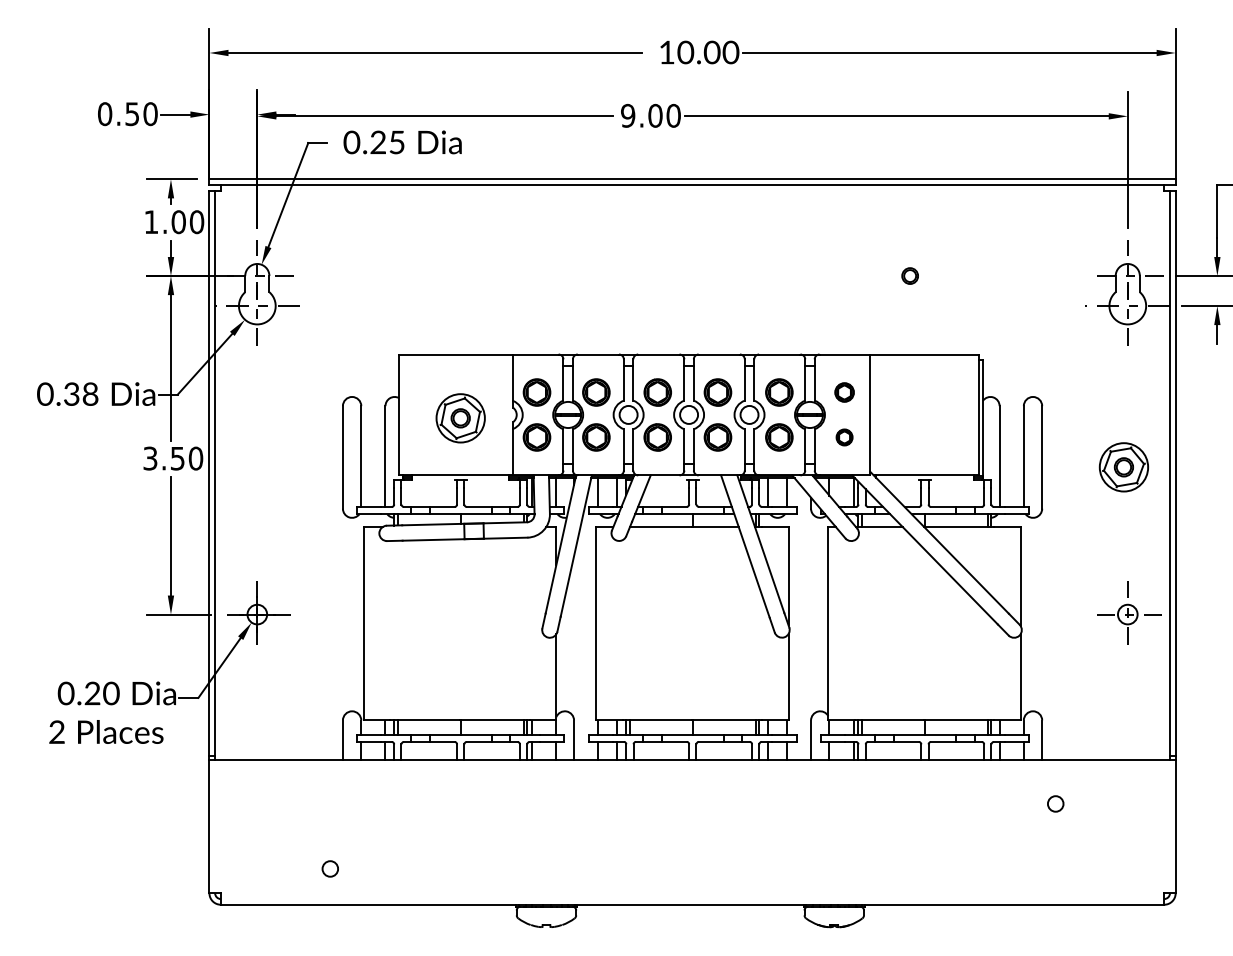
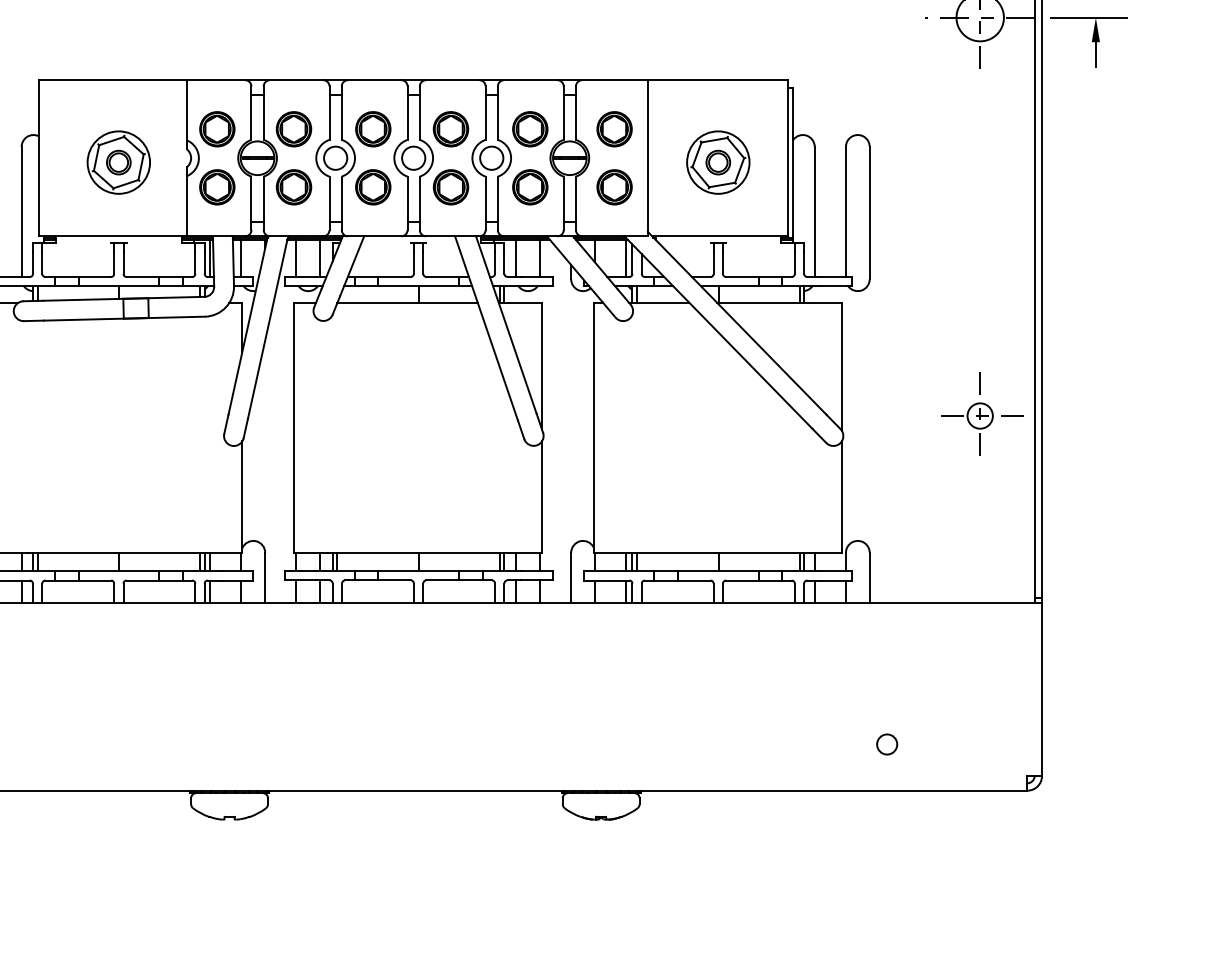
part: (844, 392) -> (614, 129), size x1.43
part: (844, 437) -> (614, 187), size x1.67
part: (1123, 467) -> (717, 162), moved
circle: (1055, 803) -> (886, 743), moved

